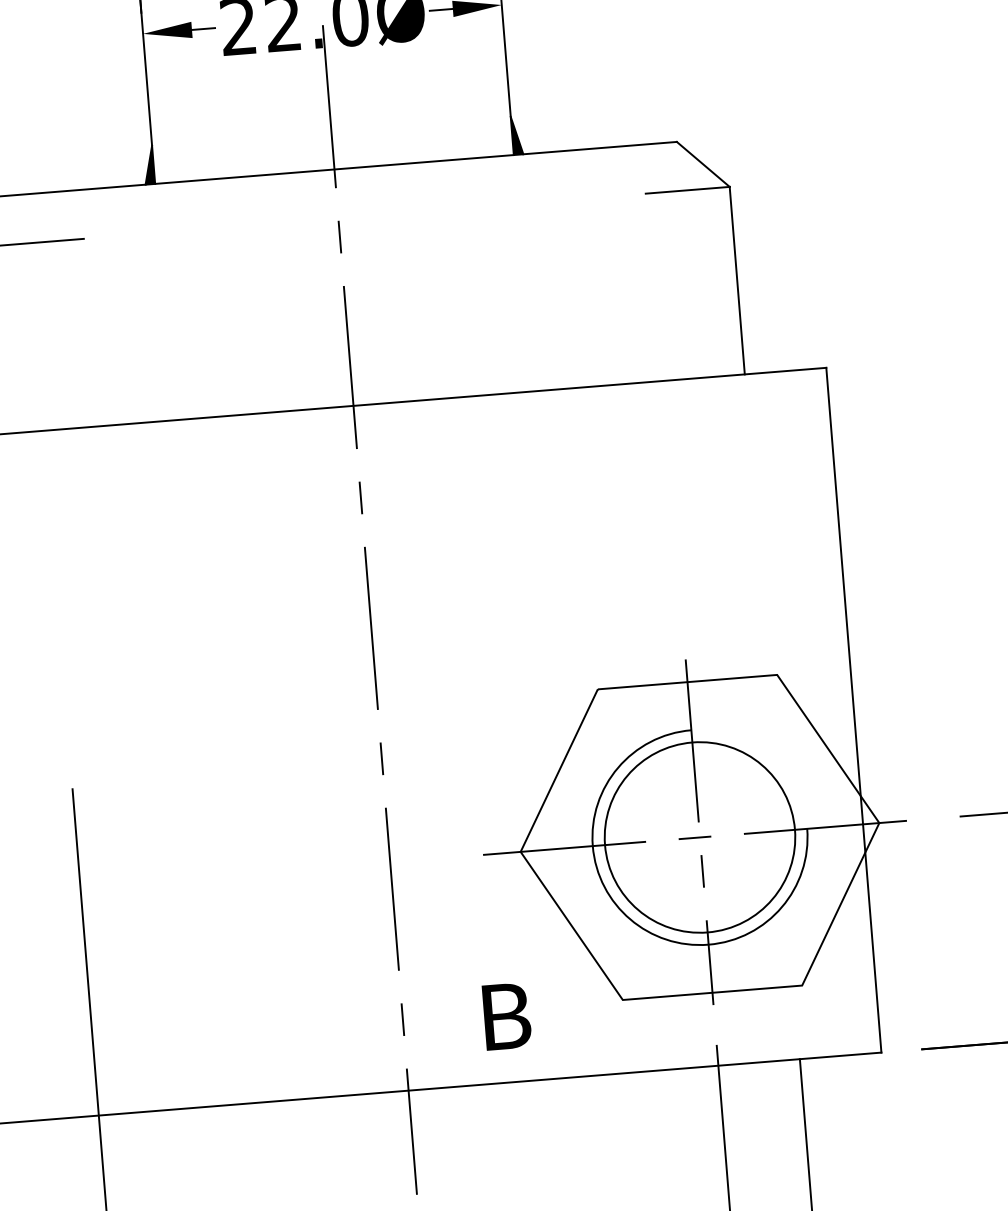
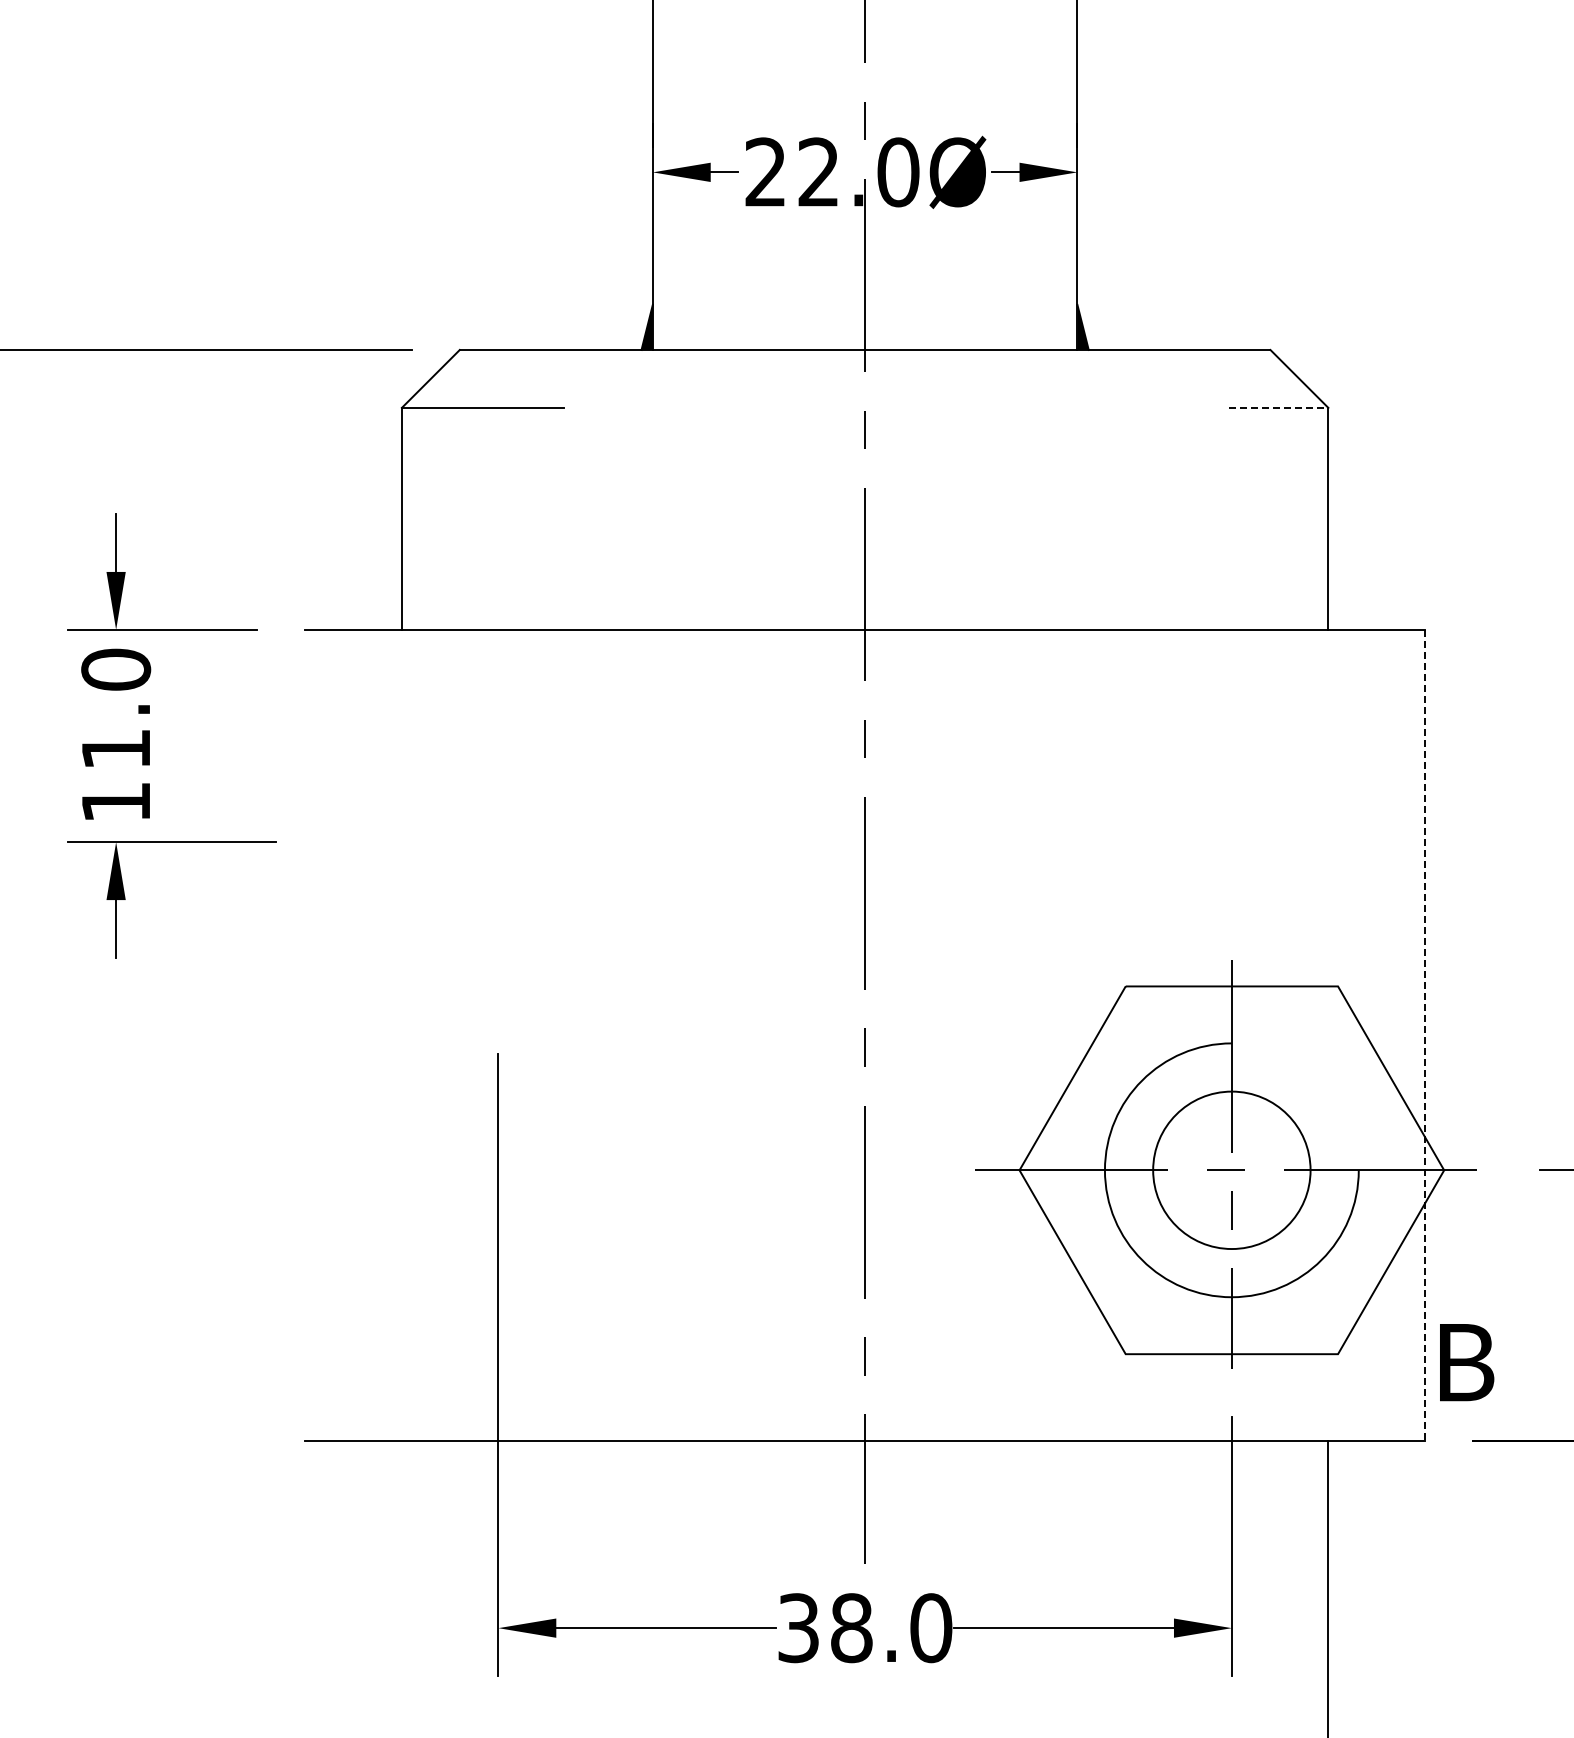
line: (687, 189) -> (1278, 407), solid -> dashed
line: (853, 710) -> (1424, 1035), solid -> dashed
circle: (699, 836) -> (1231, 1169), size x0.7
text: (507, 1016) -> (1467, 1362), moved

